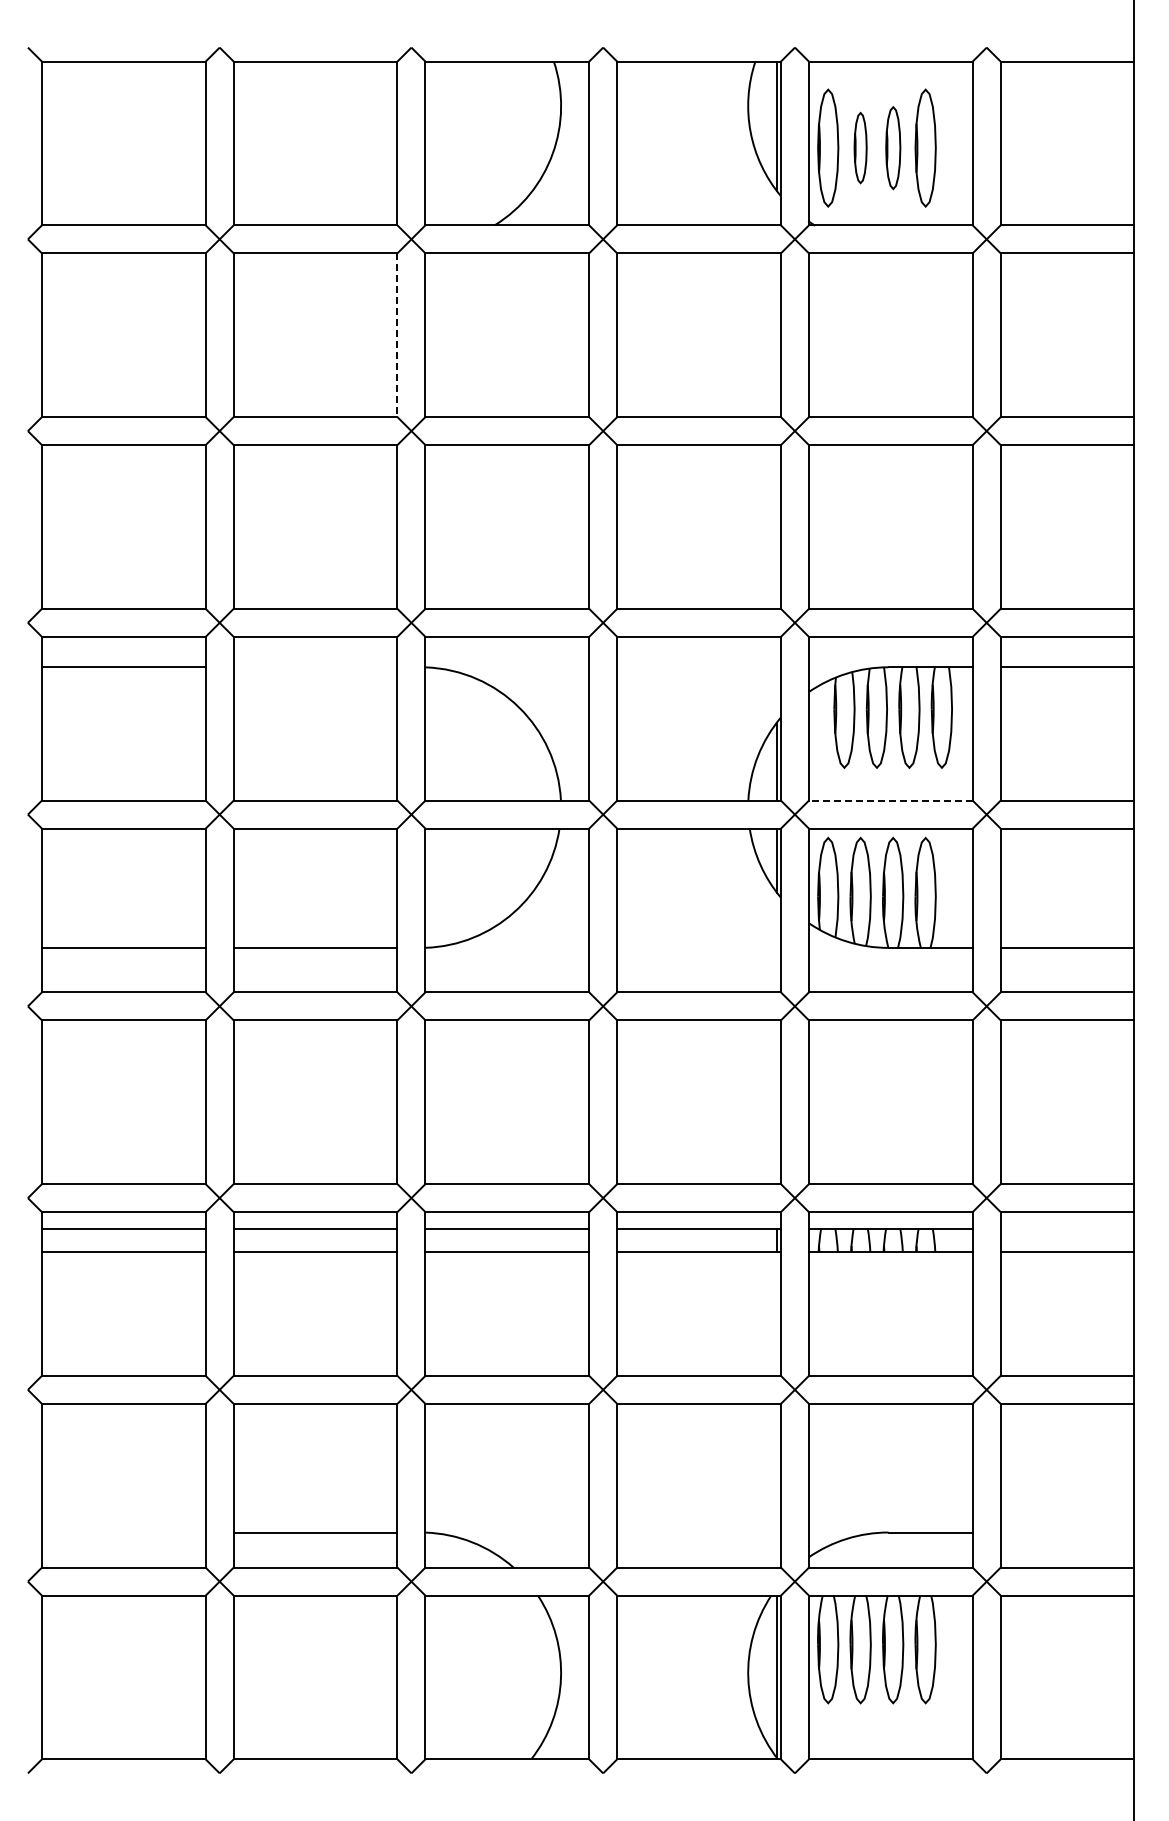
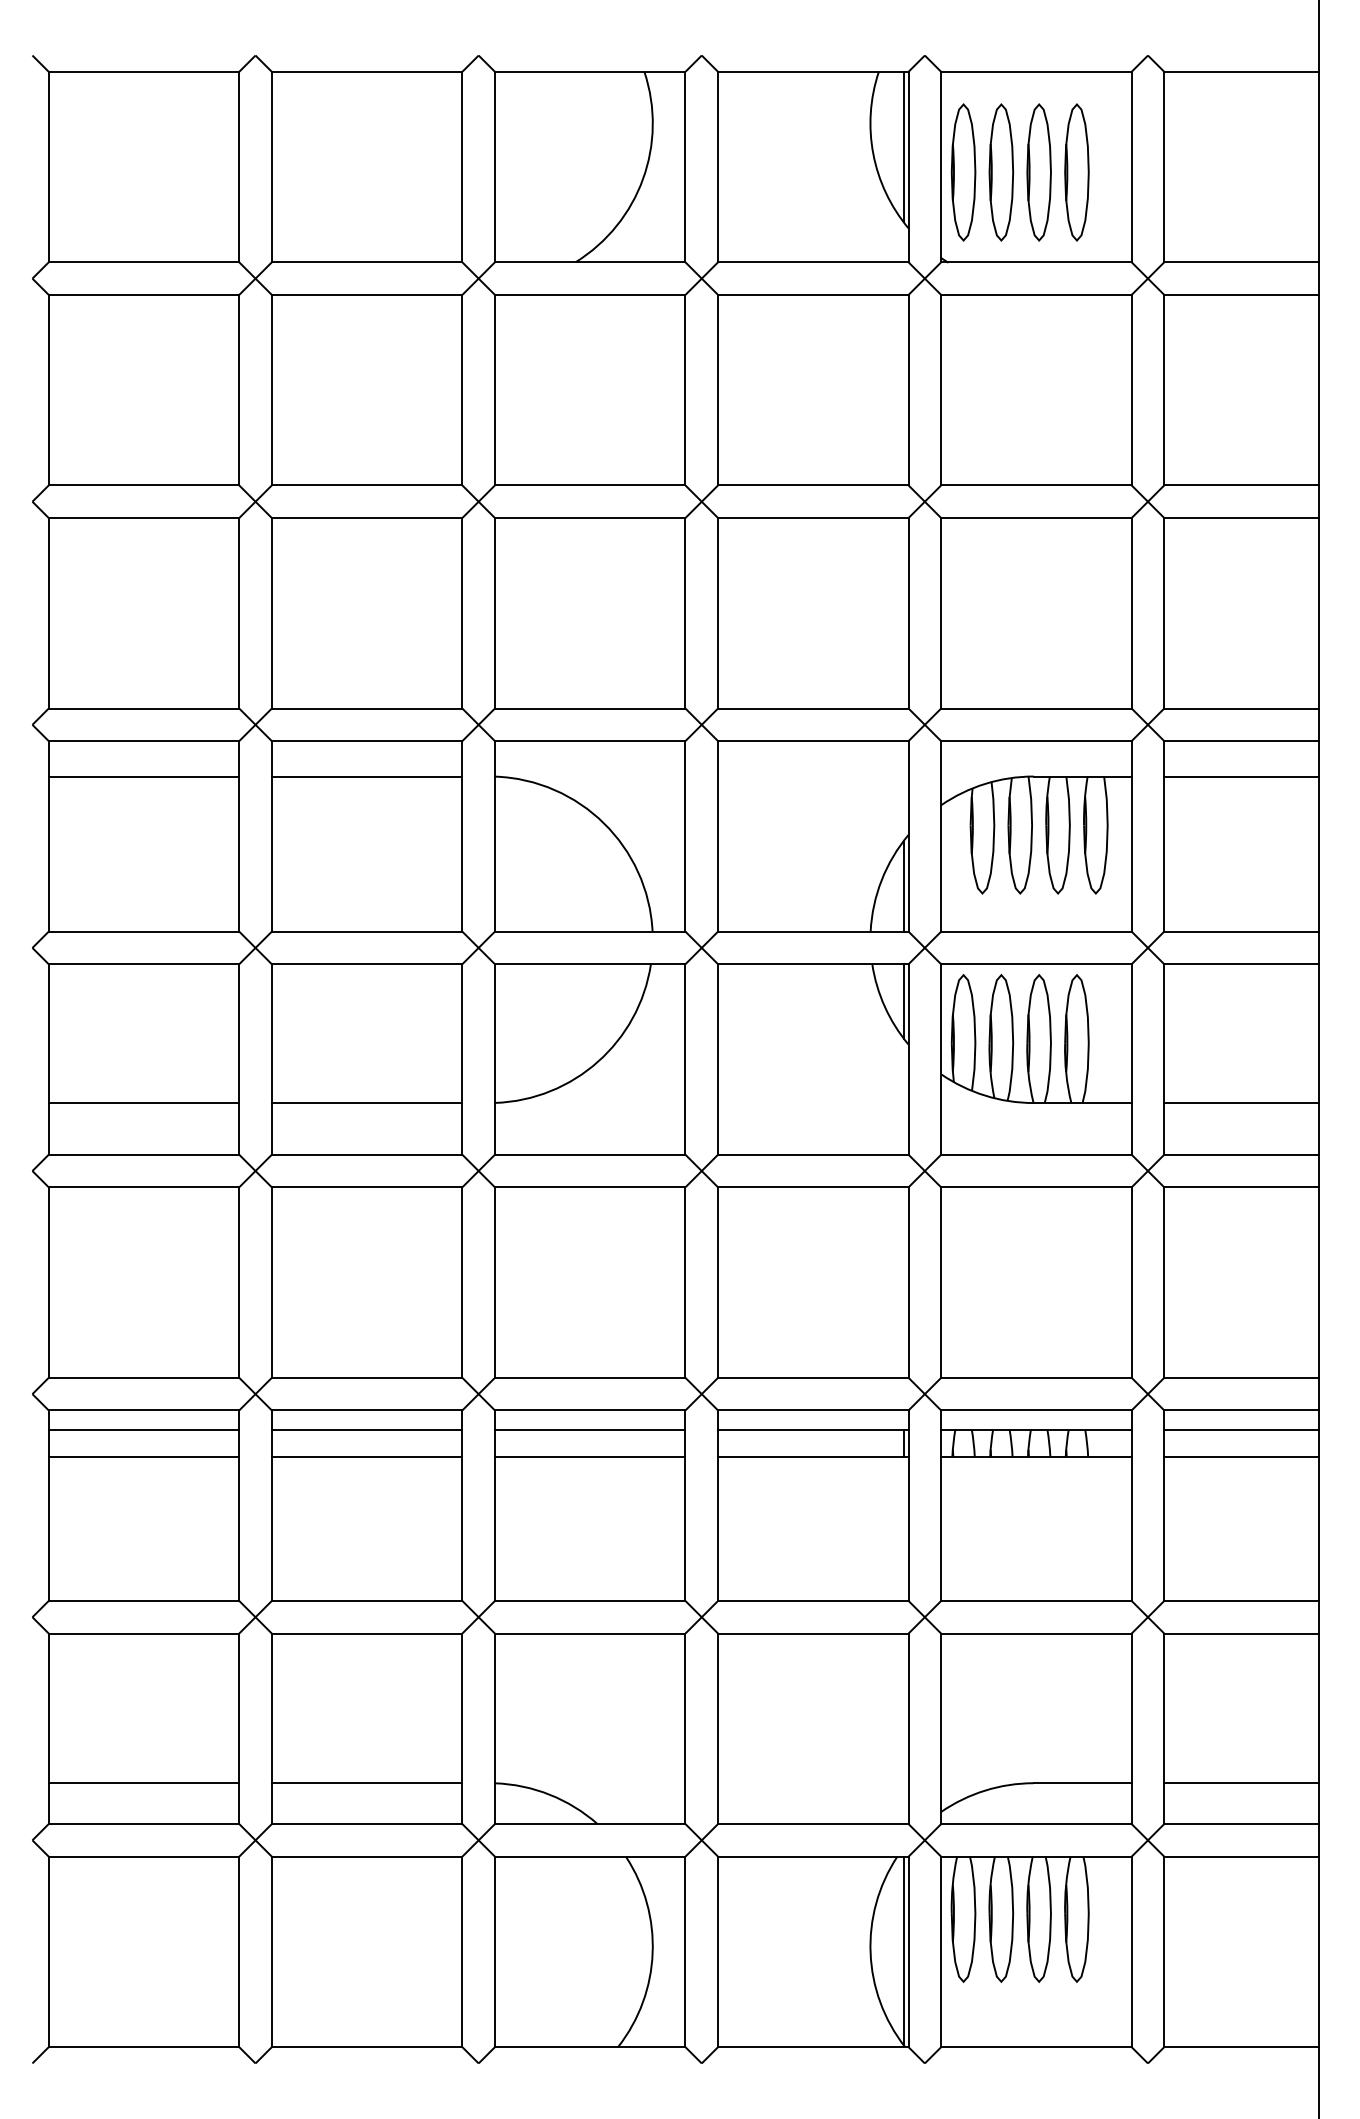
part: (860, 147) -> (1001, 171), size x1.67
part: (893, 147) -> (1039, 171), size x1.43
line: (397, 335) -> (462, 390), dashed -> solid
line: (315, 667) -> (367, 776), added
line: (890, 800) -> (1036, 931), dashed -> solid
line: (1067, 1228) -> (1241, 1429), added
line: (123, 1532) -> (143, 1783), added
line: (1067, 1532) -> (1241, 1783), added

